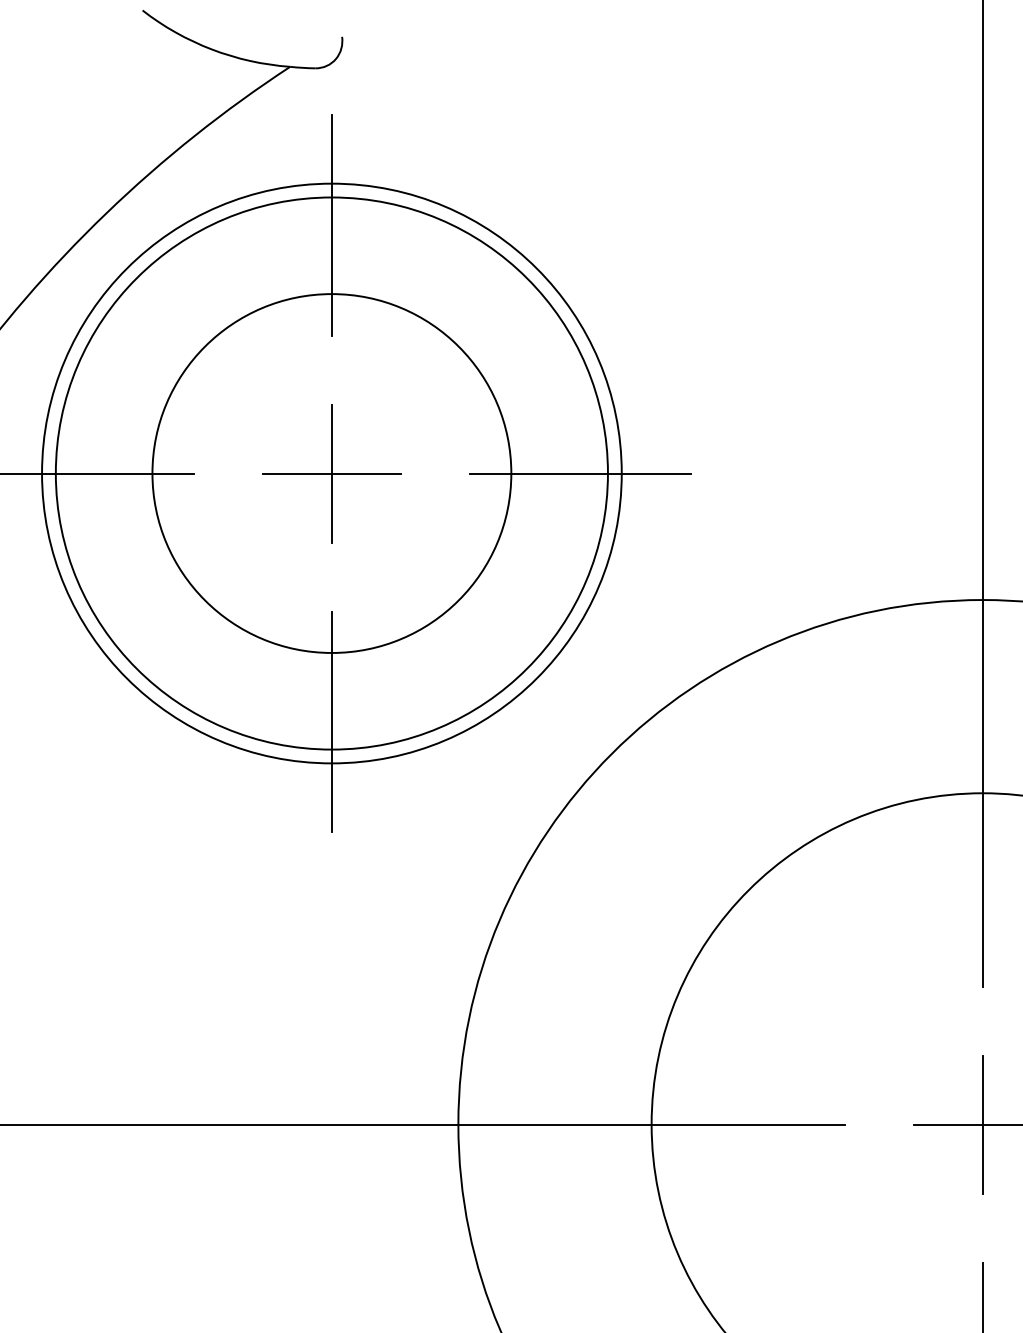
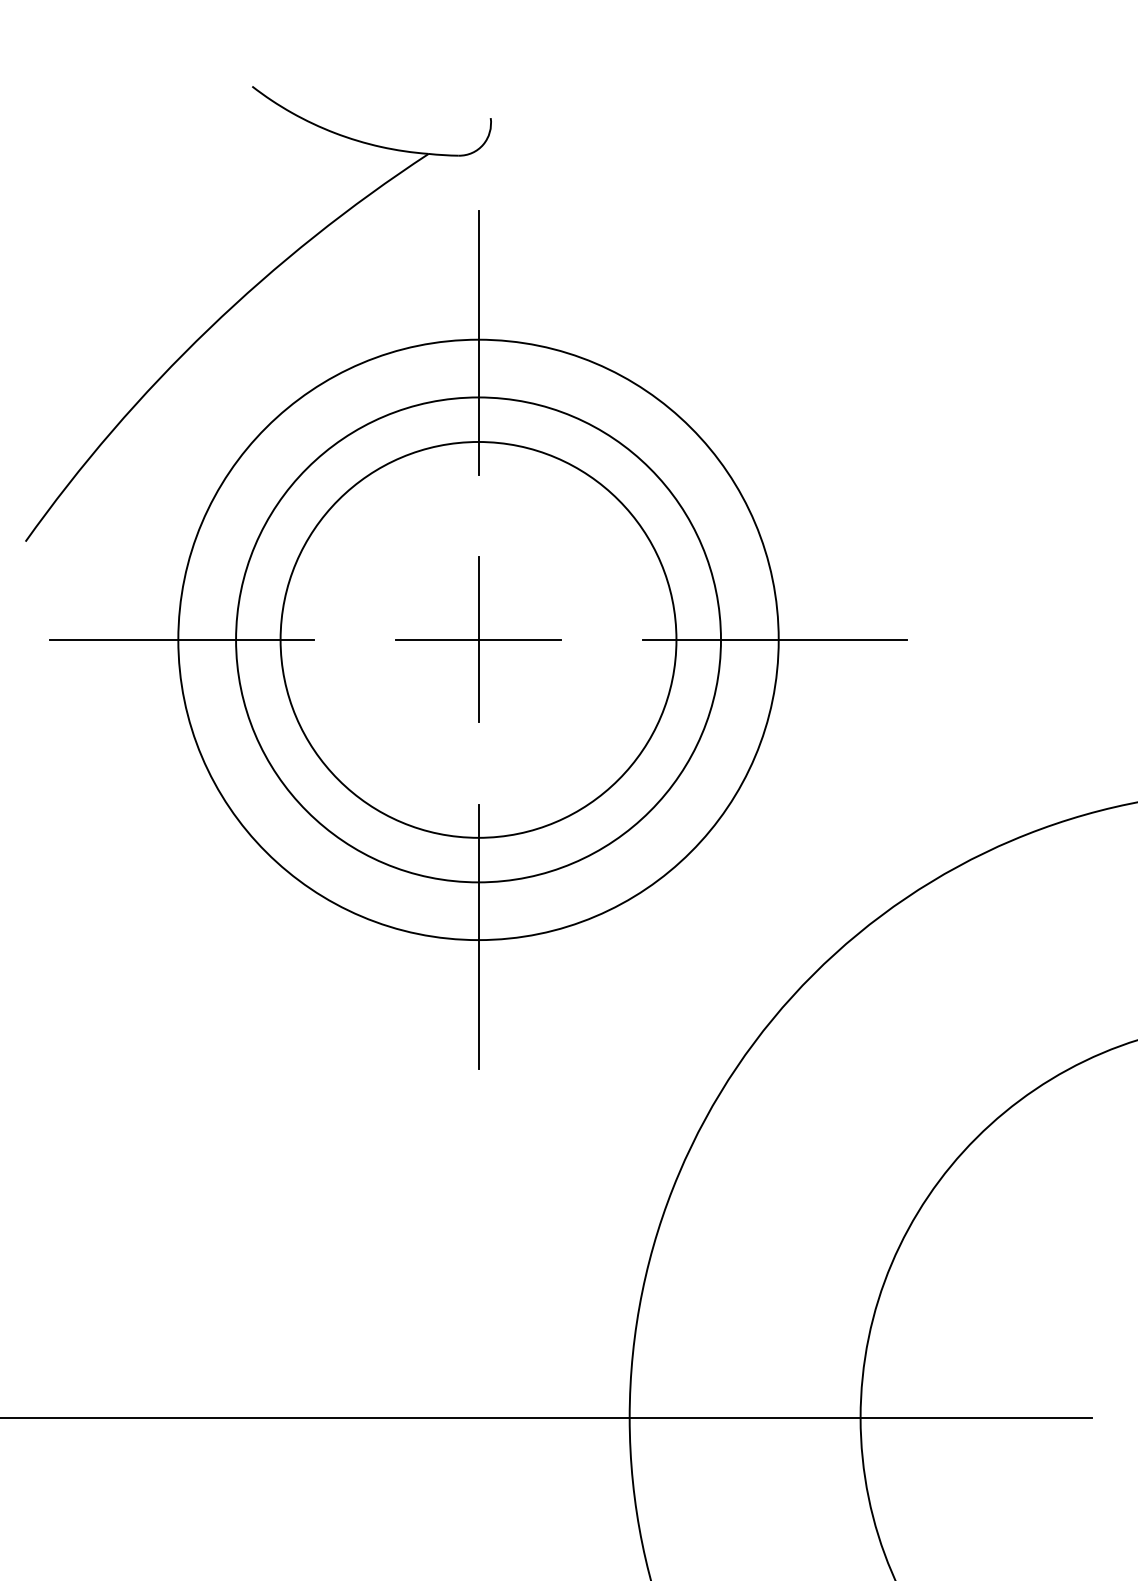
circle: (331, 473) -> (478, 639), size x0.6
circle: (331, 473) -> (478, 639), size x0.7
circle: (331, 473) -> (478, 639), size x1.4

